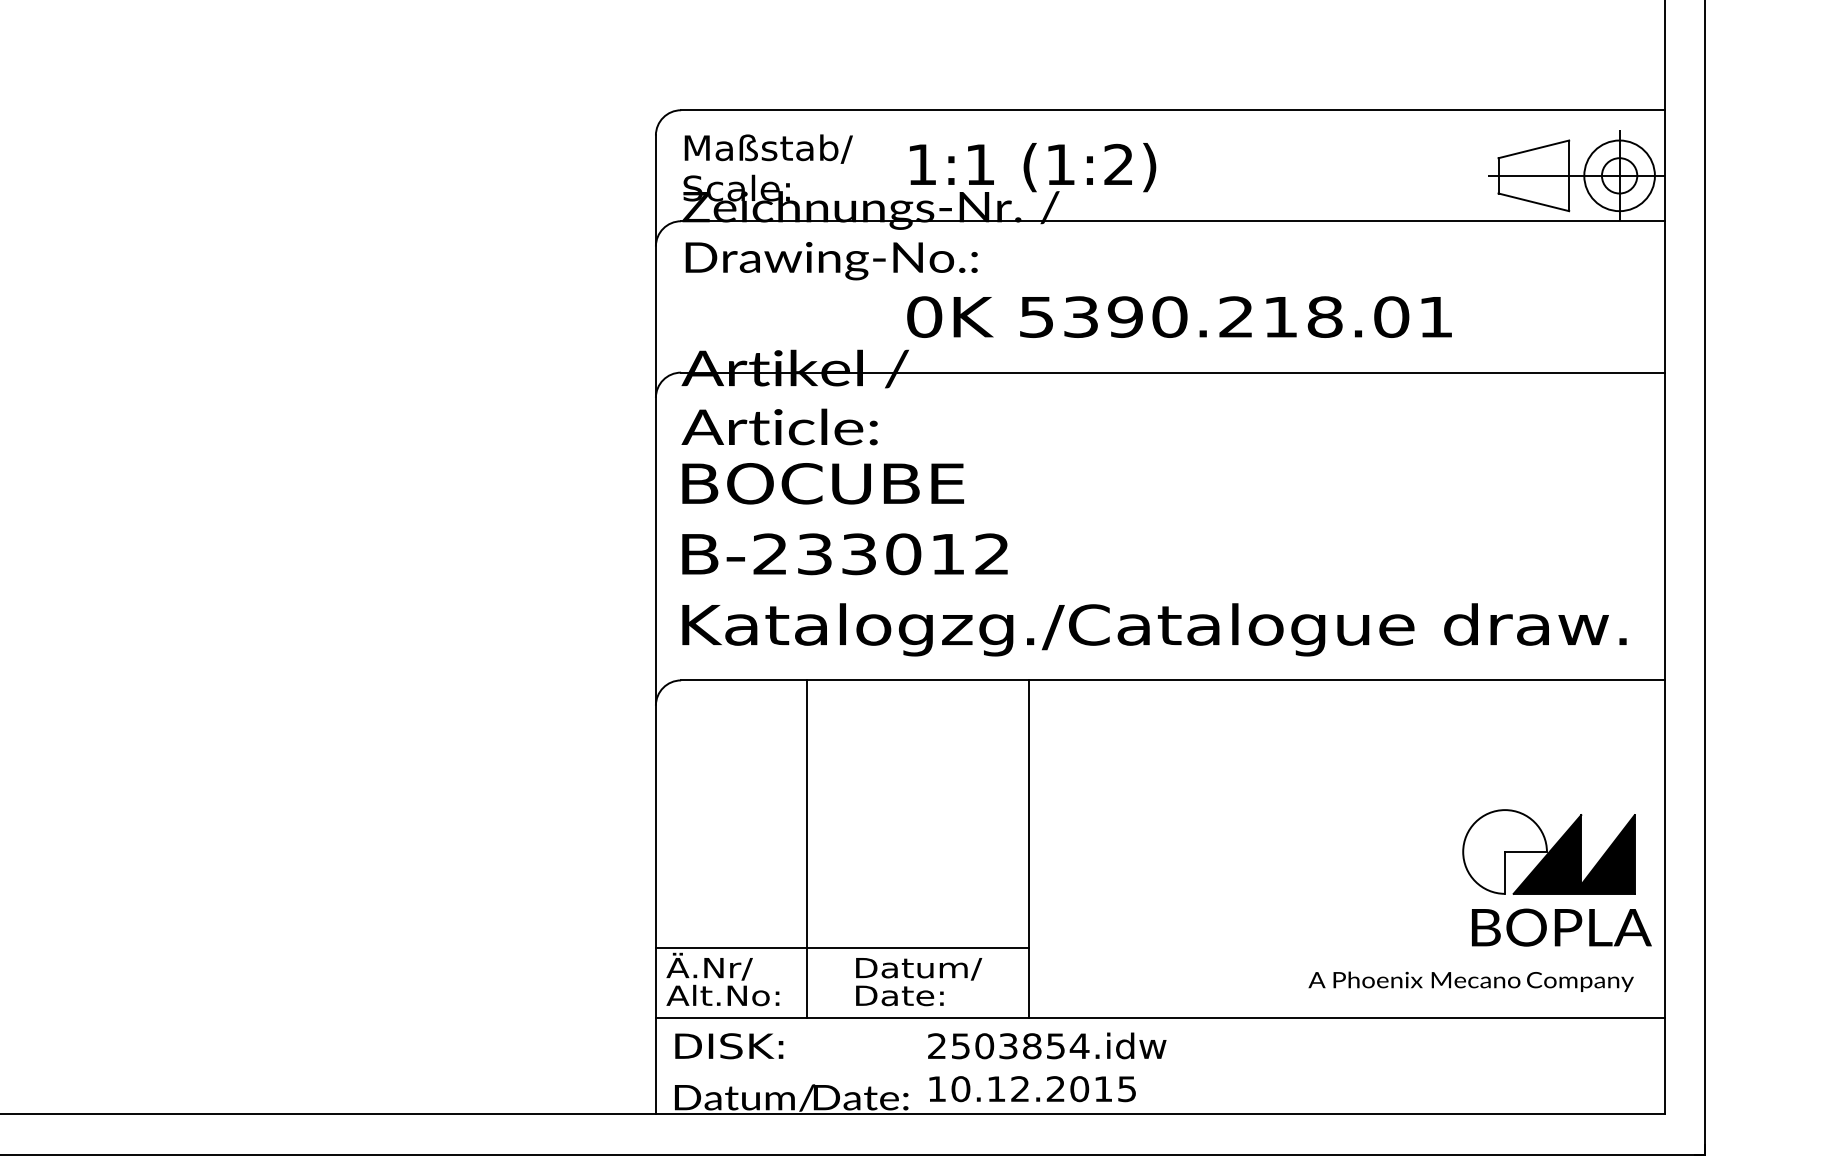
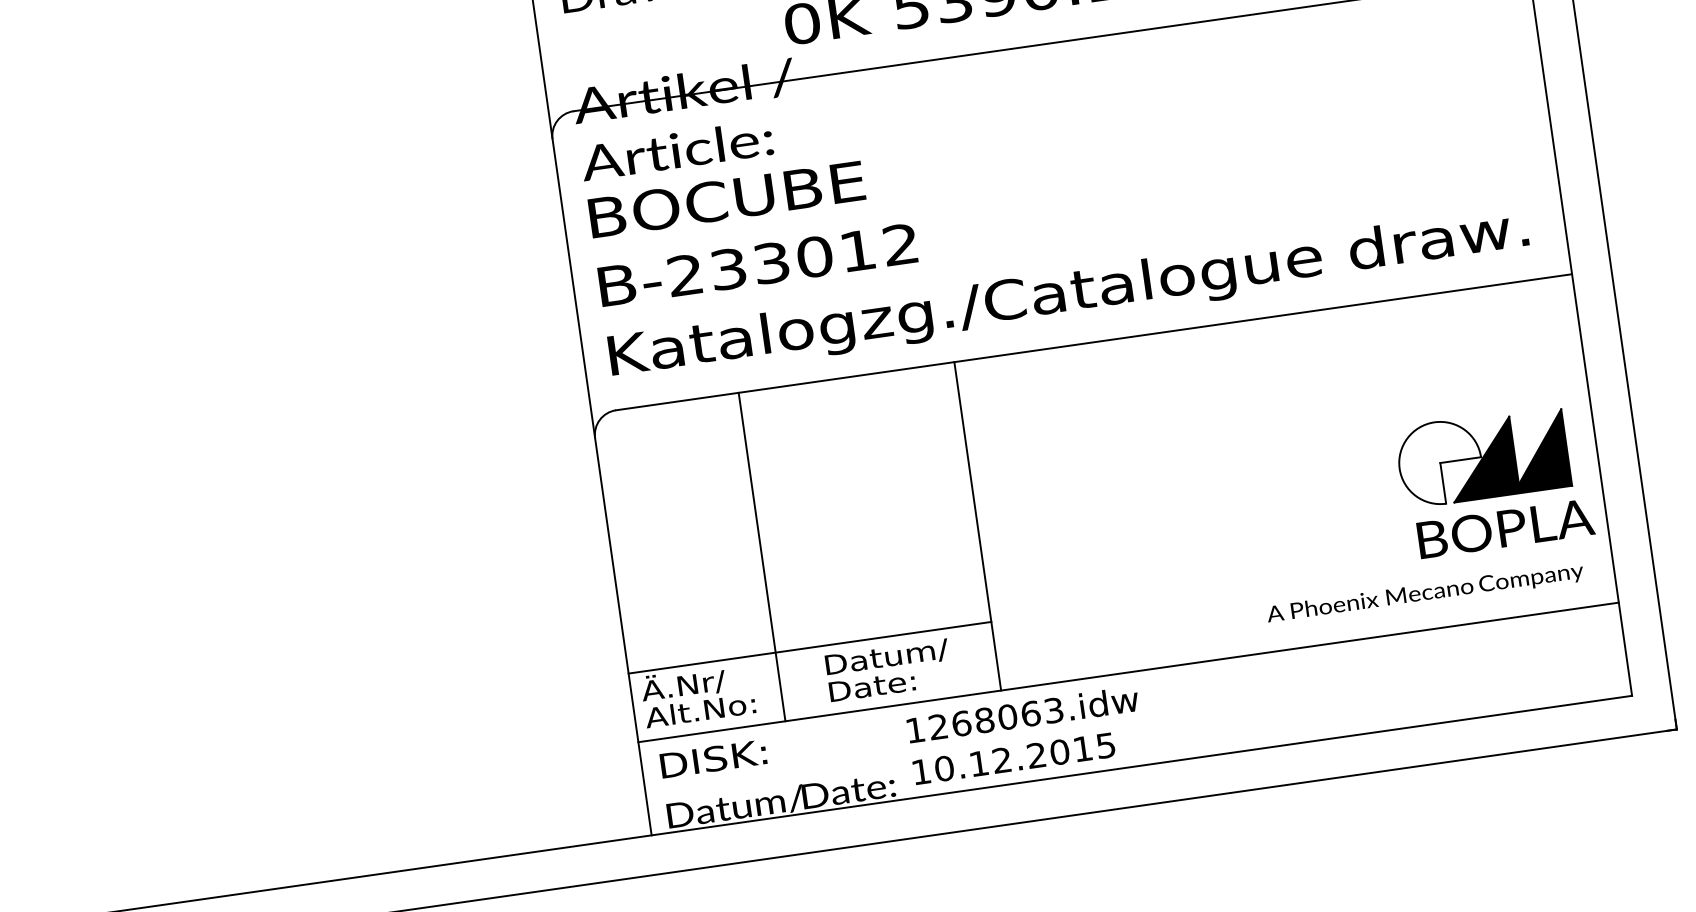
text: (1008, 1046) -> (984, 720), 2503854.idw -> 1268063.idw

